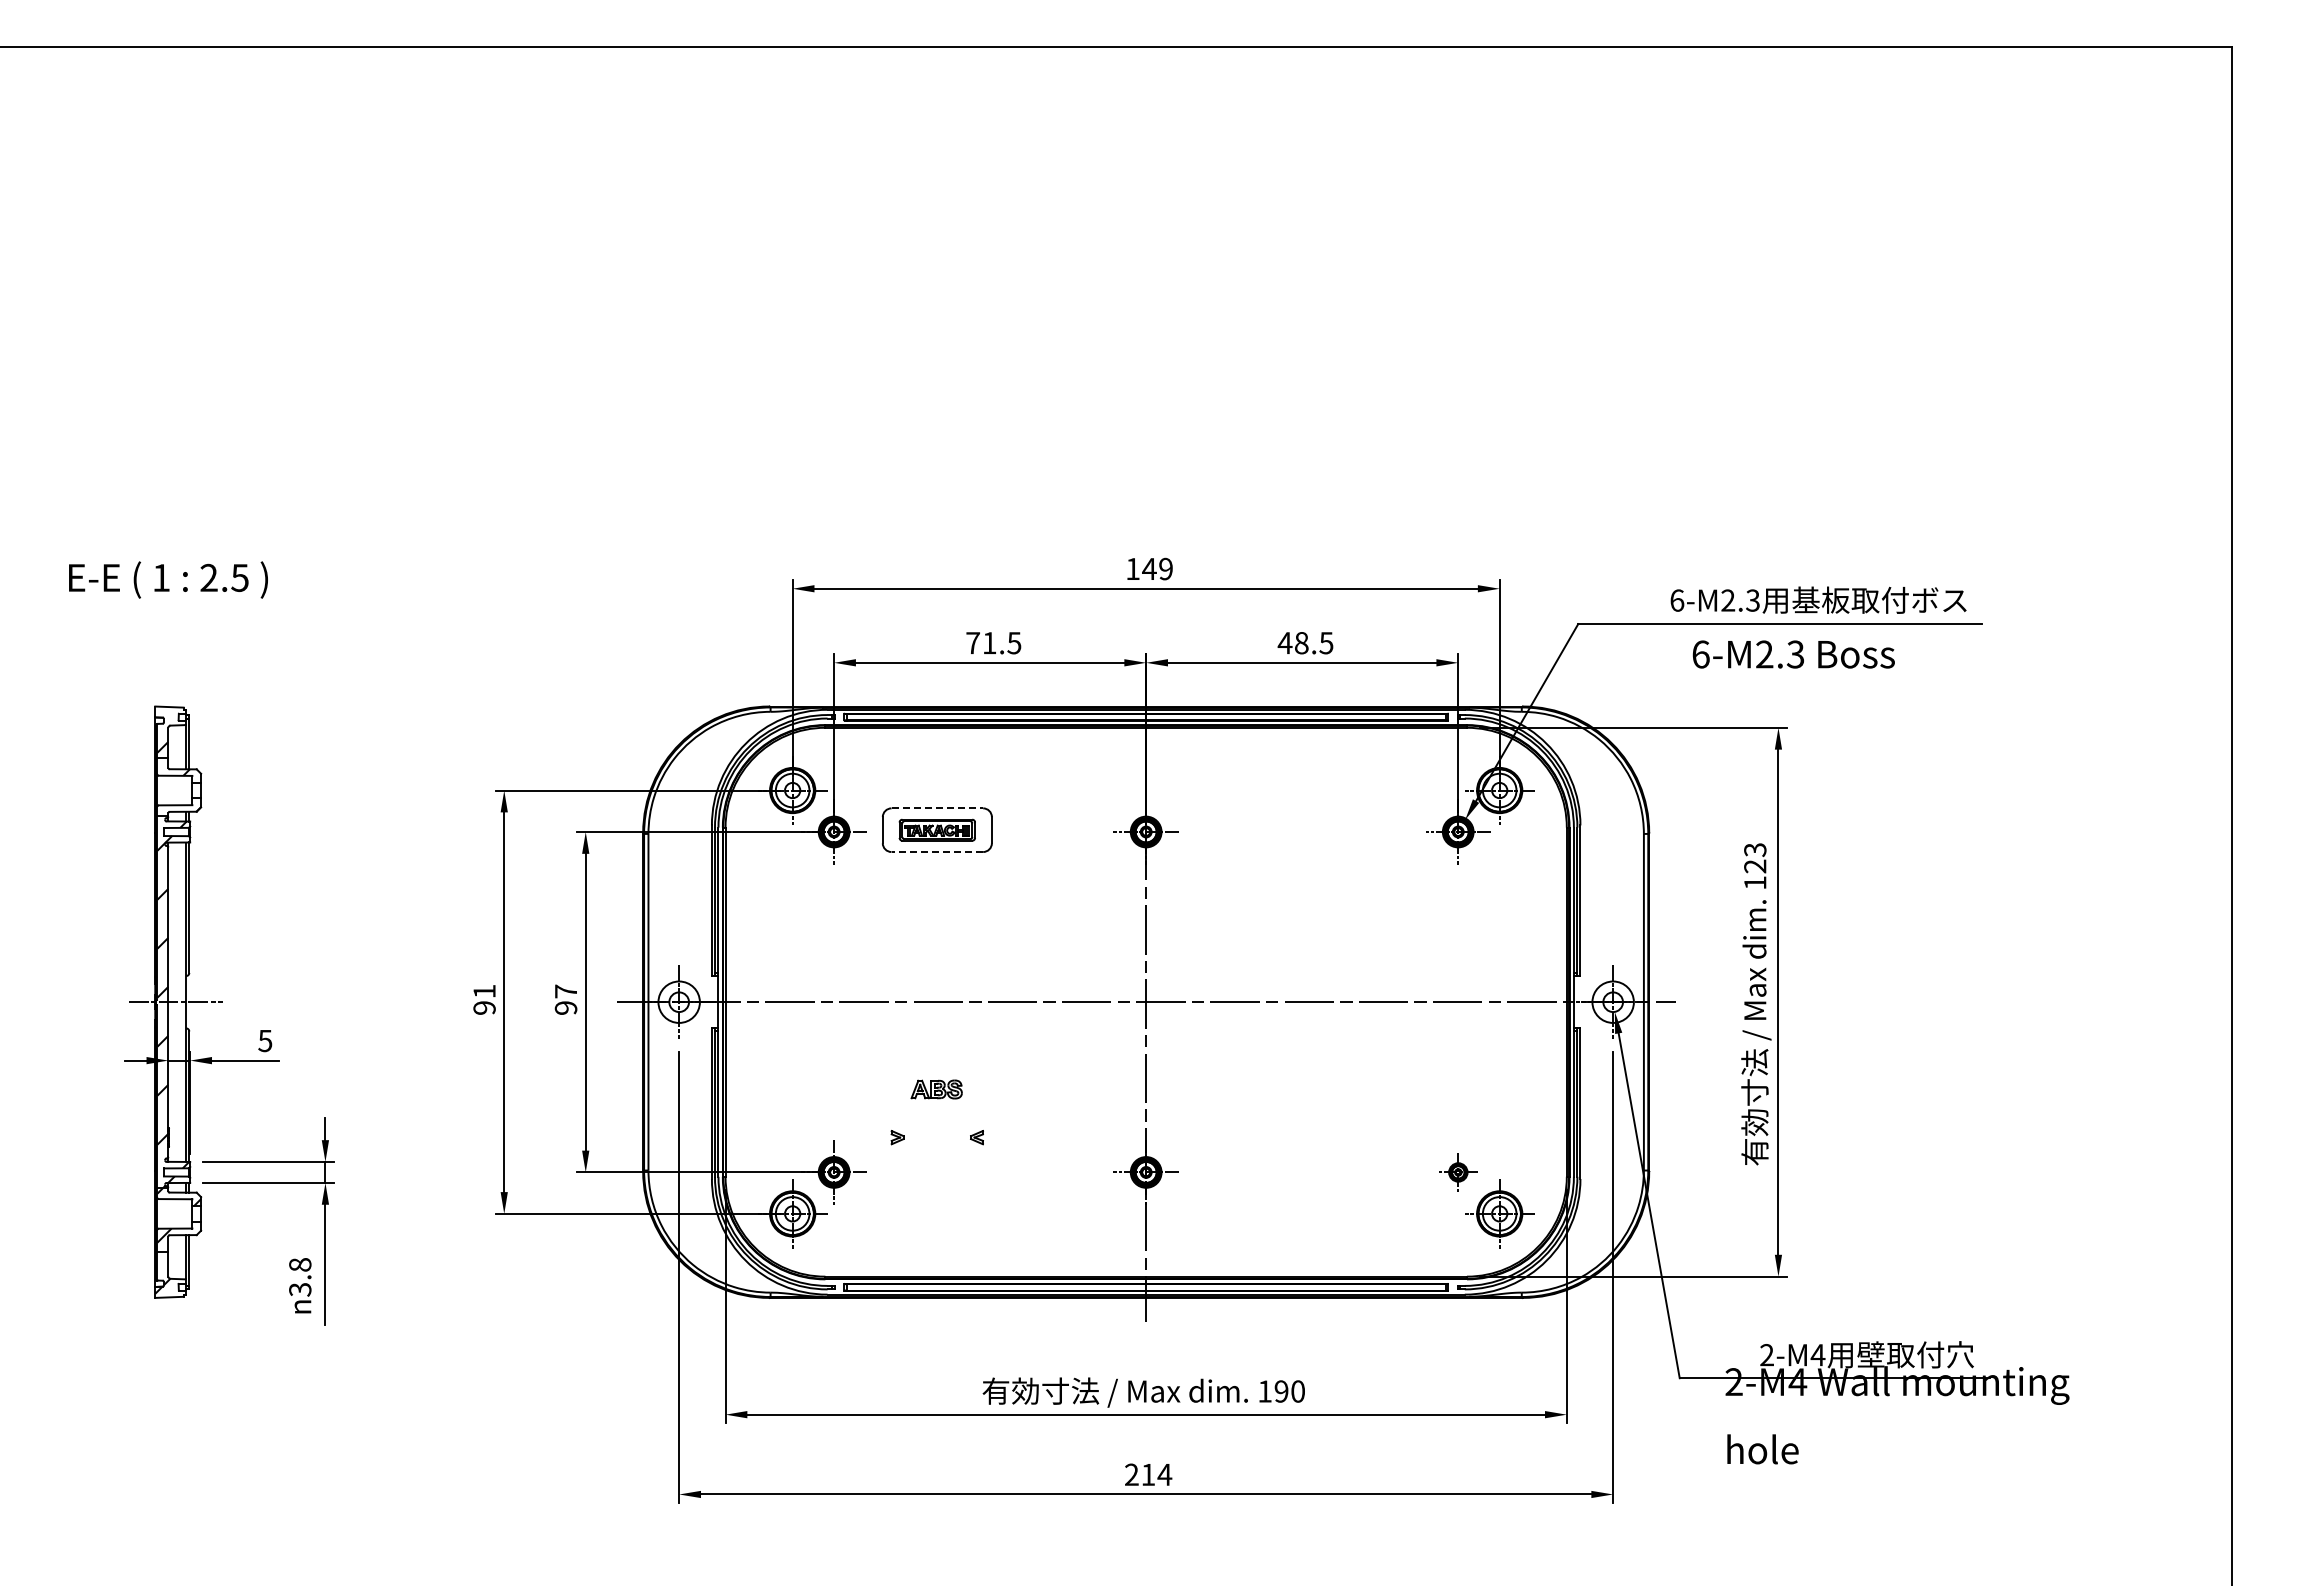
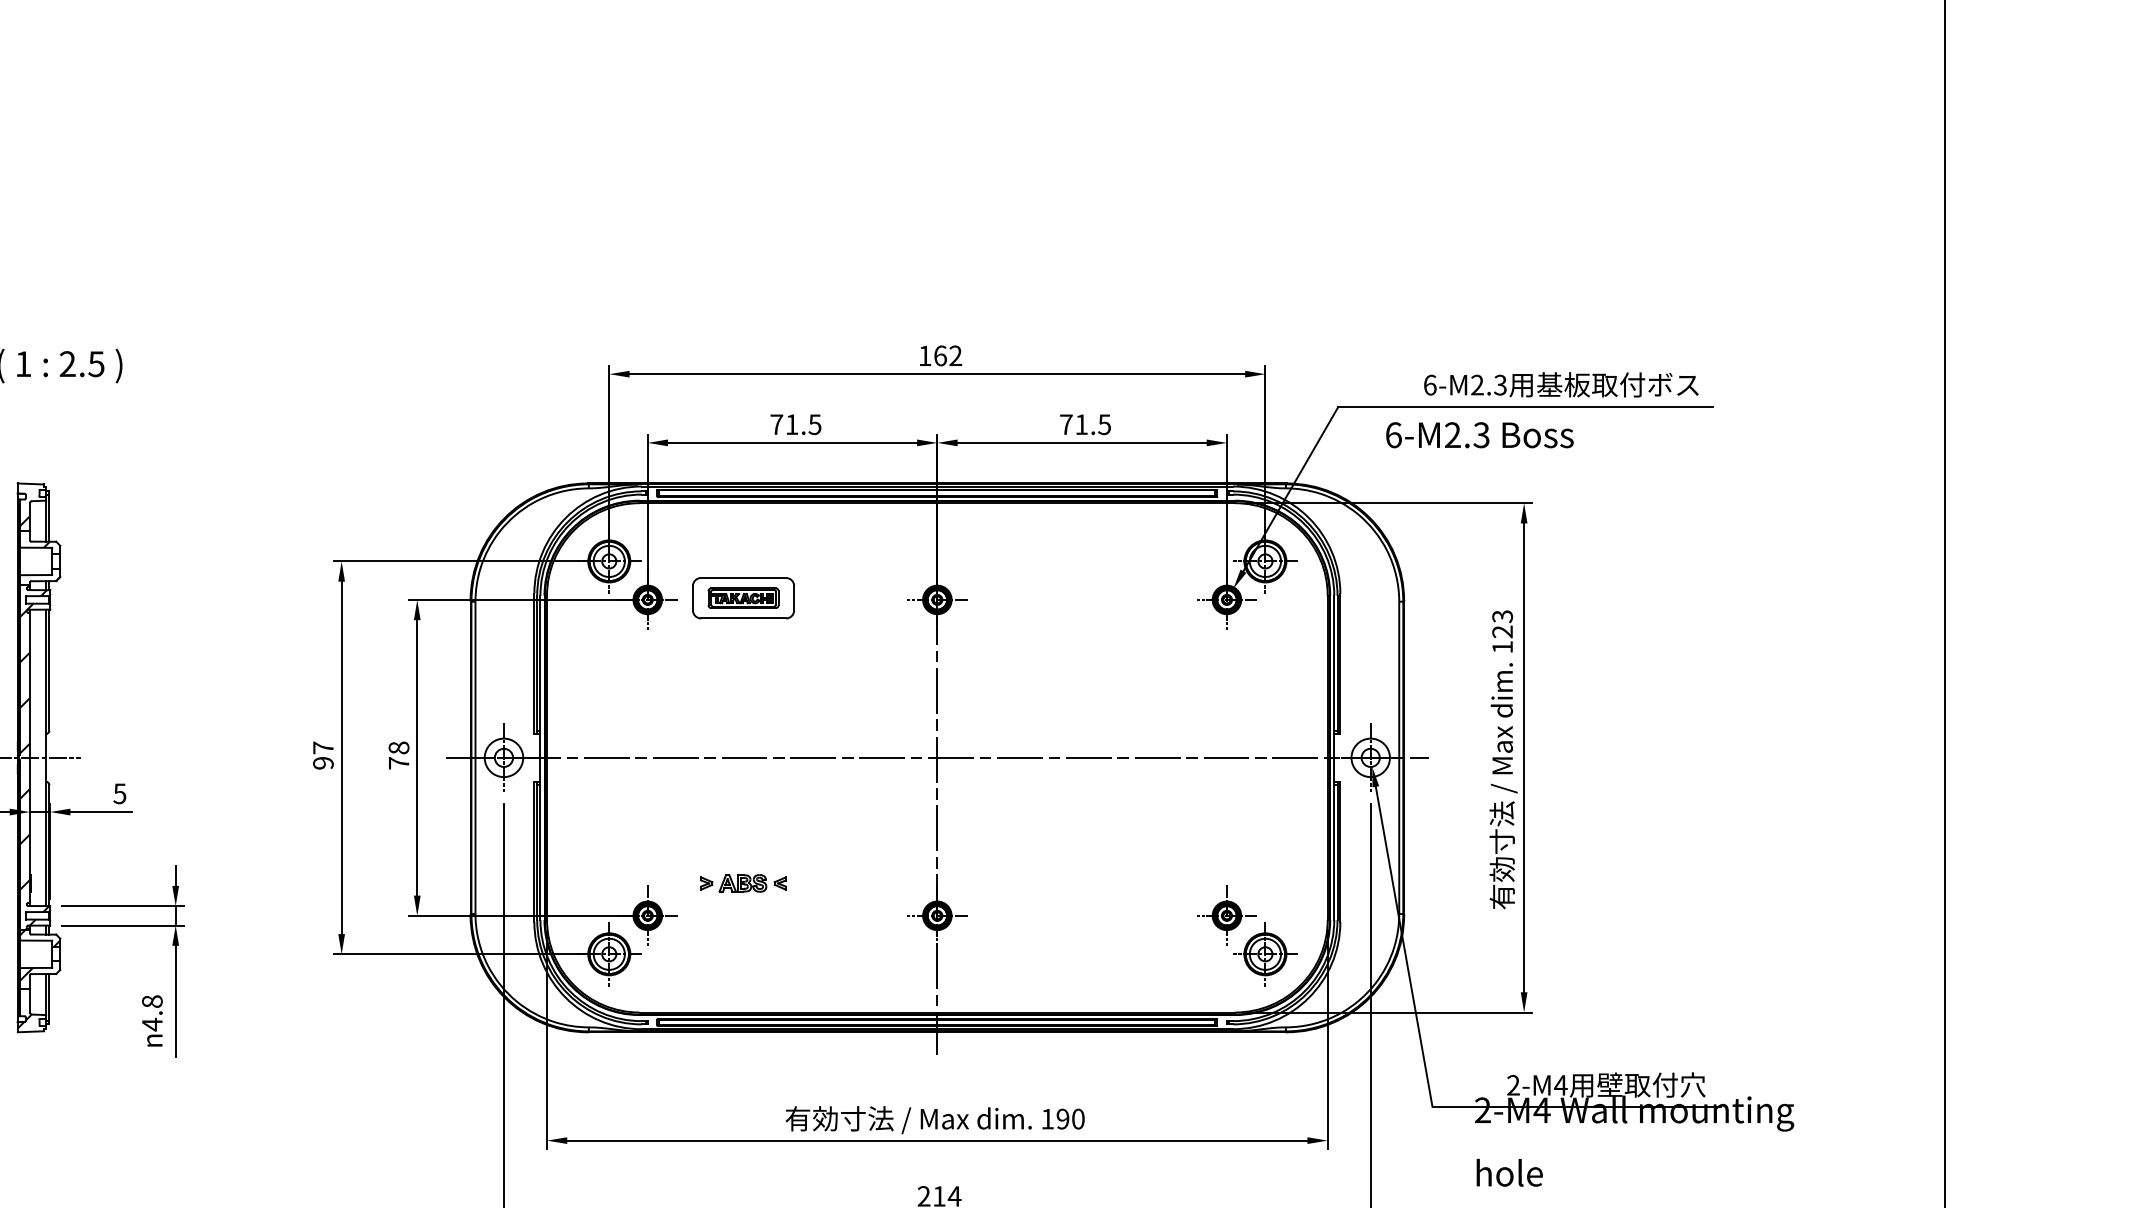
text: (1157, 568) -> (947, 355), 149 -> 162
text: (1292, 643) -> (1073, 424), 48.5 -> 71.5
text: (1793, 654) -> (1479, 435), moved
line: (937, 808) -> (743, 578), dashed -> solid
line: (937, 852) -> (743, 618), dashed -> solid
text: (484, 991) -> (323, 747), 91 -> 97
text: (565, 999) -> (398, 755), 97 -> 78
part: (936, 1089) -> (742, 883), moved
part: (1458, 1172) -> (1227, 915), size x1.67
text: (300, 1289) -> (152, 1024), 3.8 -> 4.8

